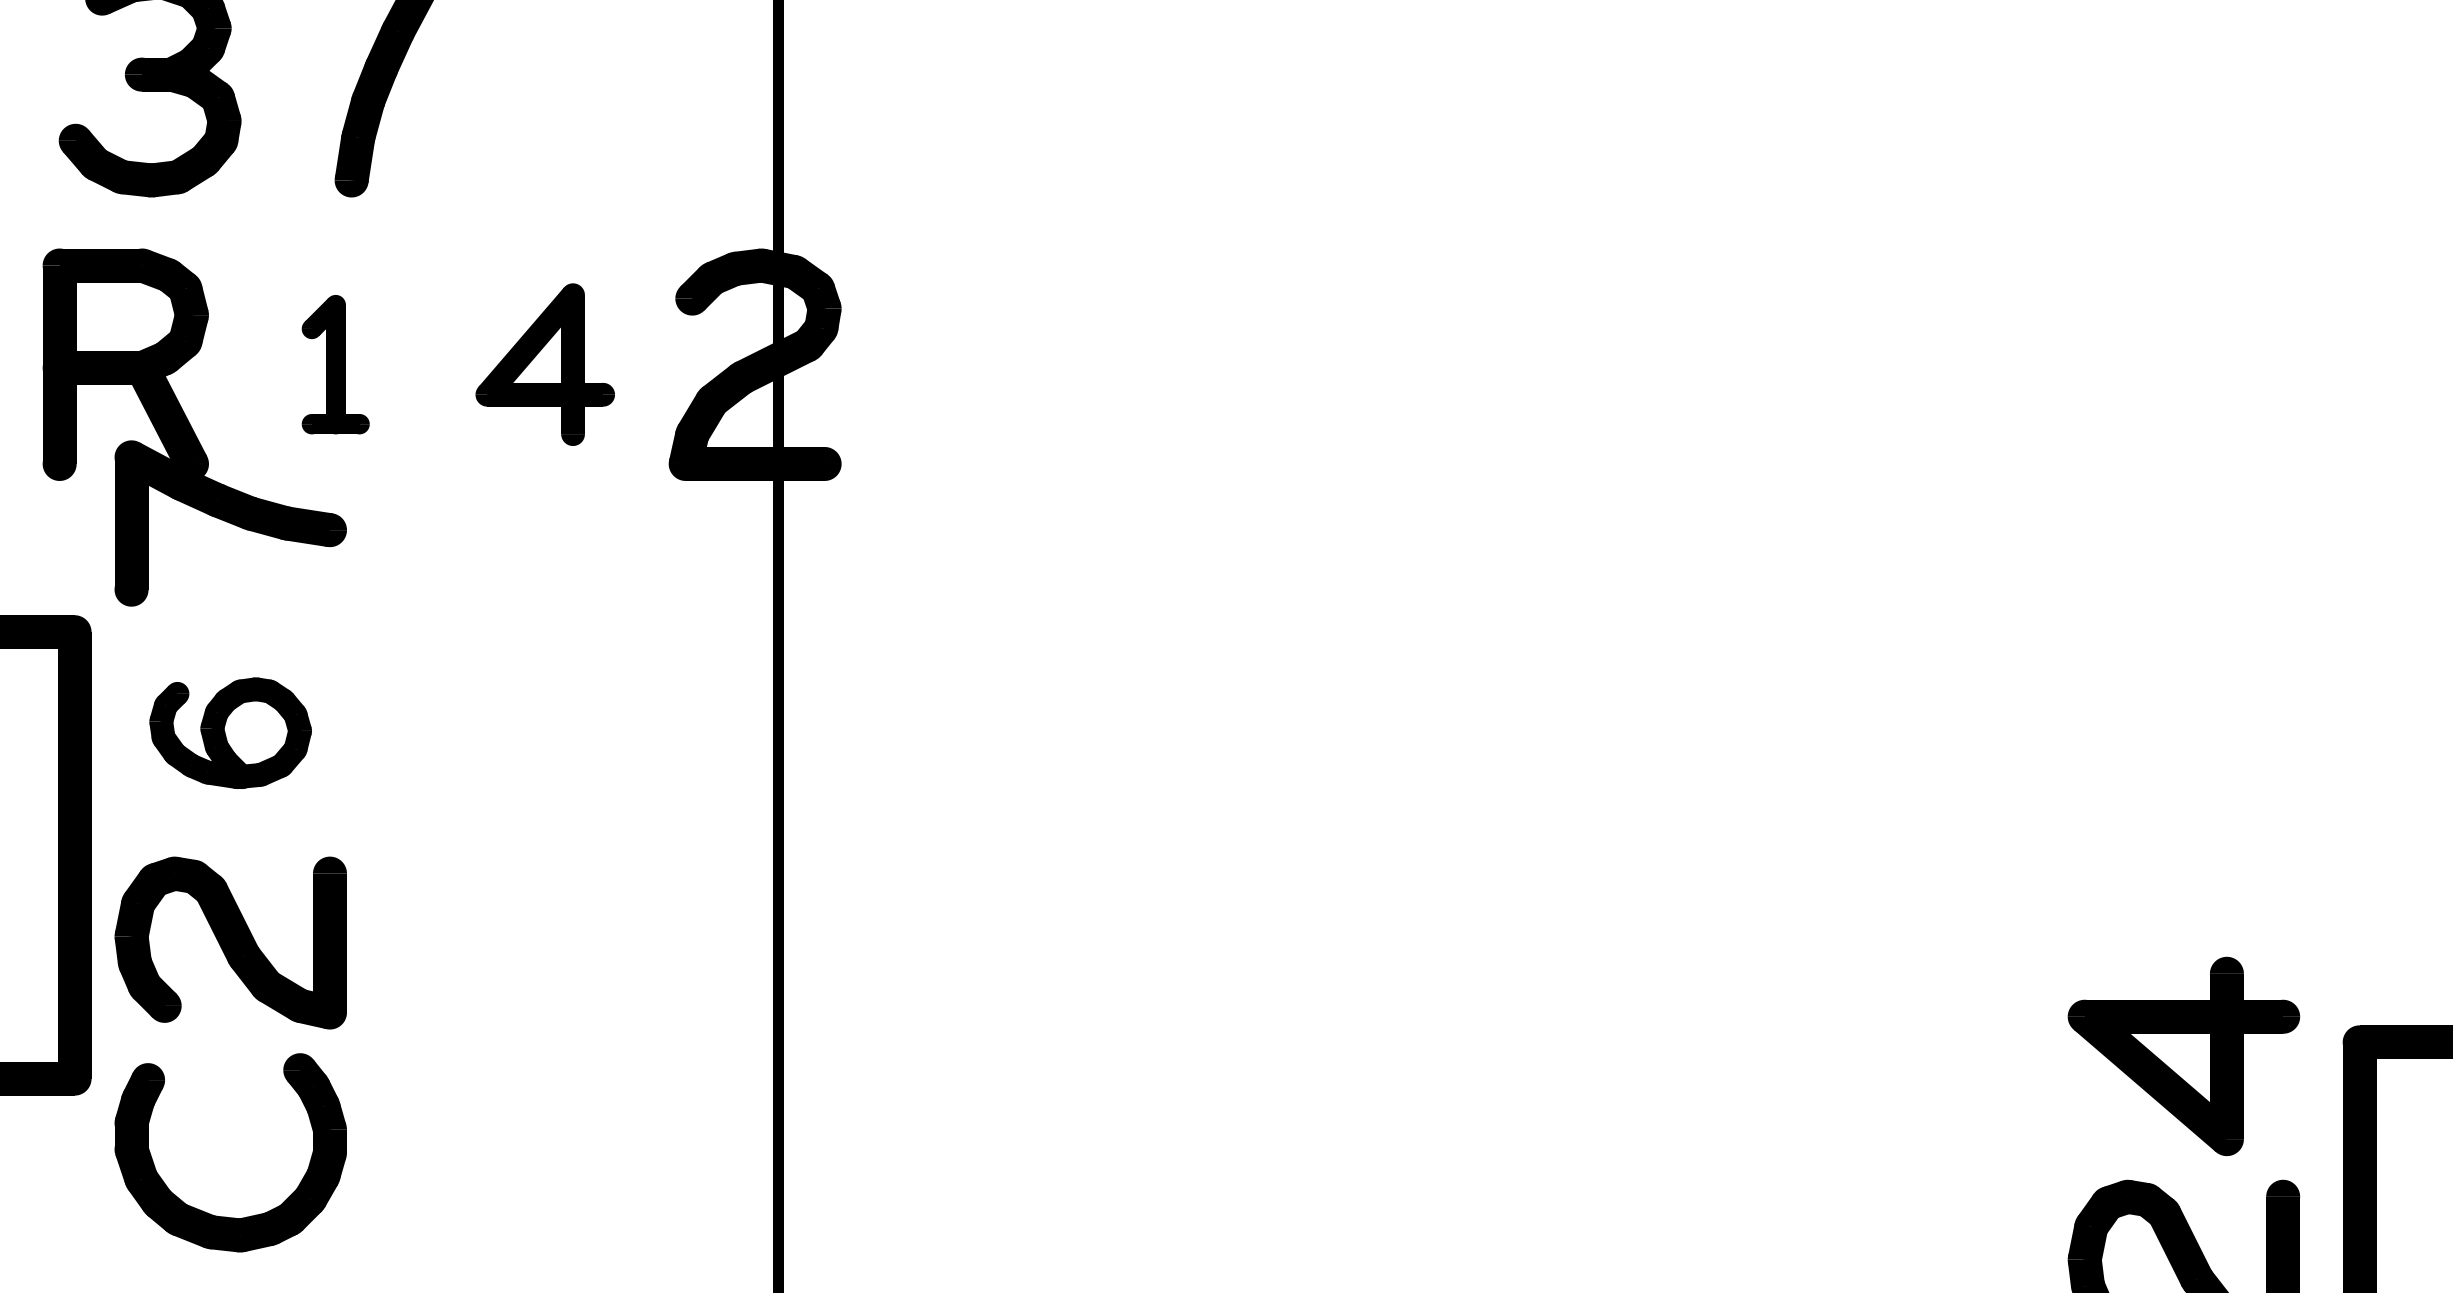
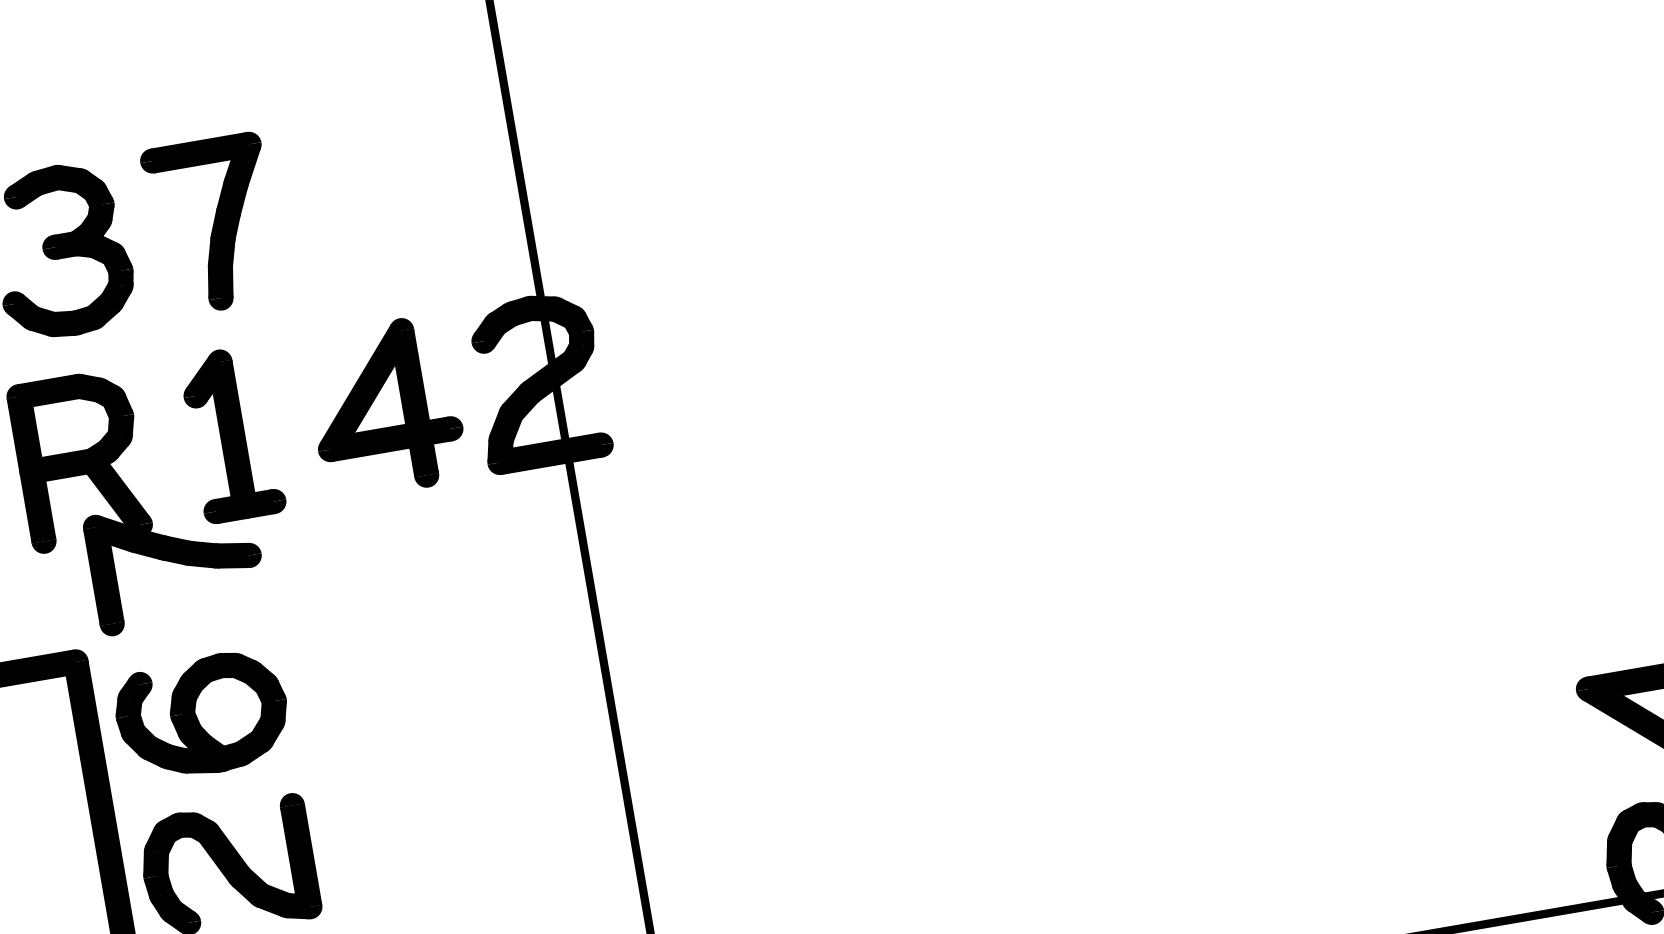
part: (335, 364) -> (232, 434), size x1.67
part: (544, 364) -> (384, 407), size x1.43
part: (230, 732) -> (202, 715), size x1.43

